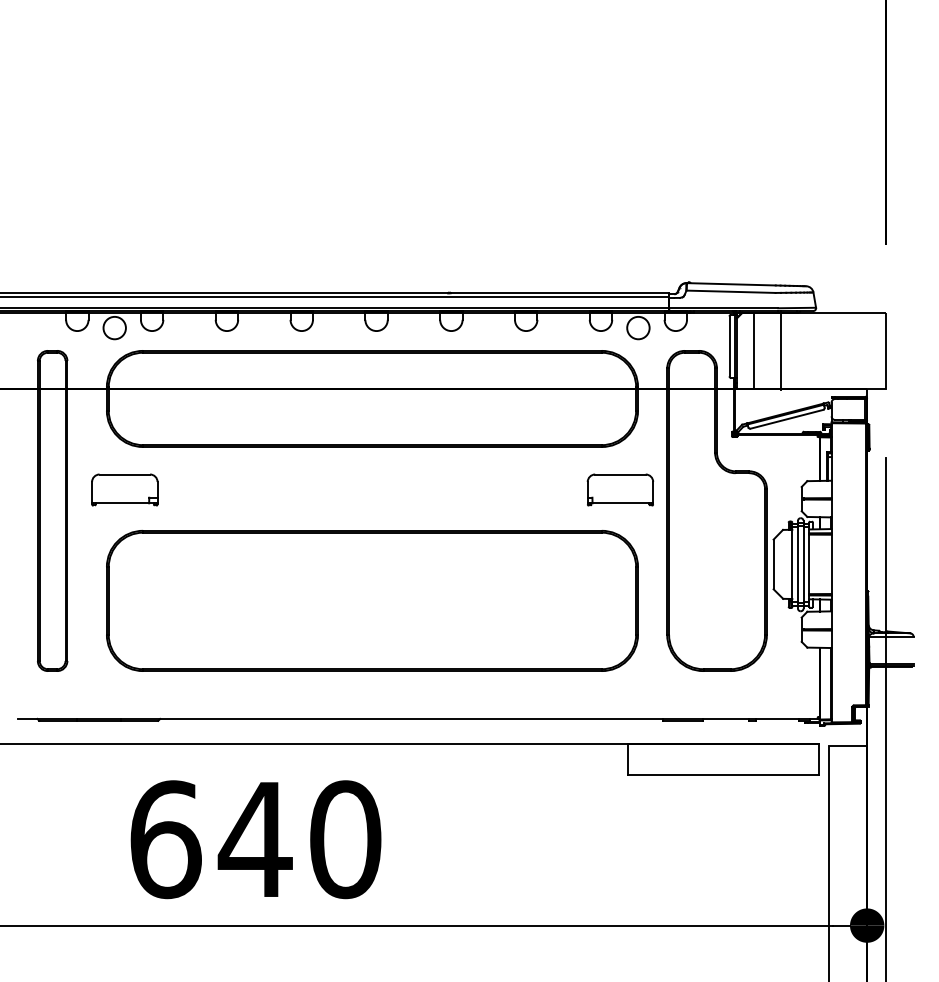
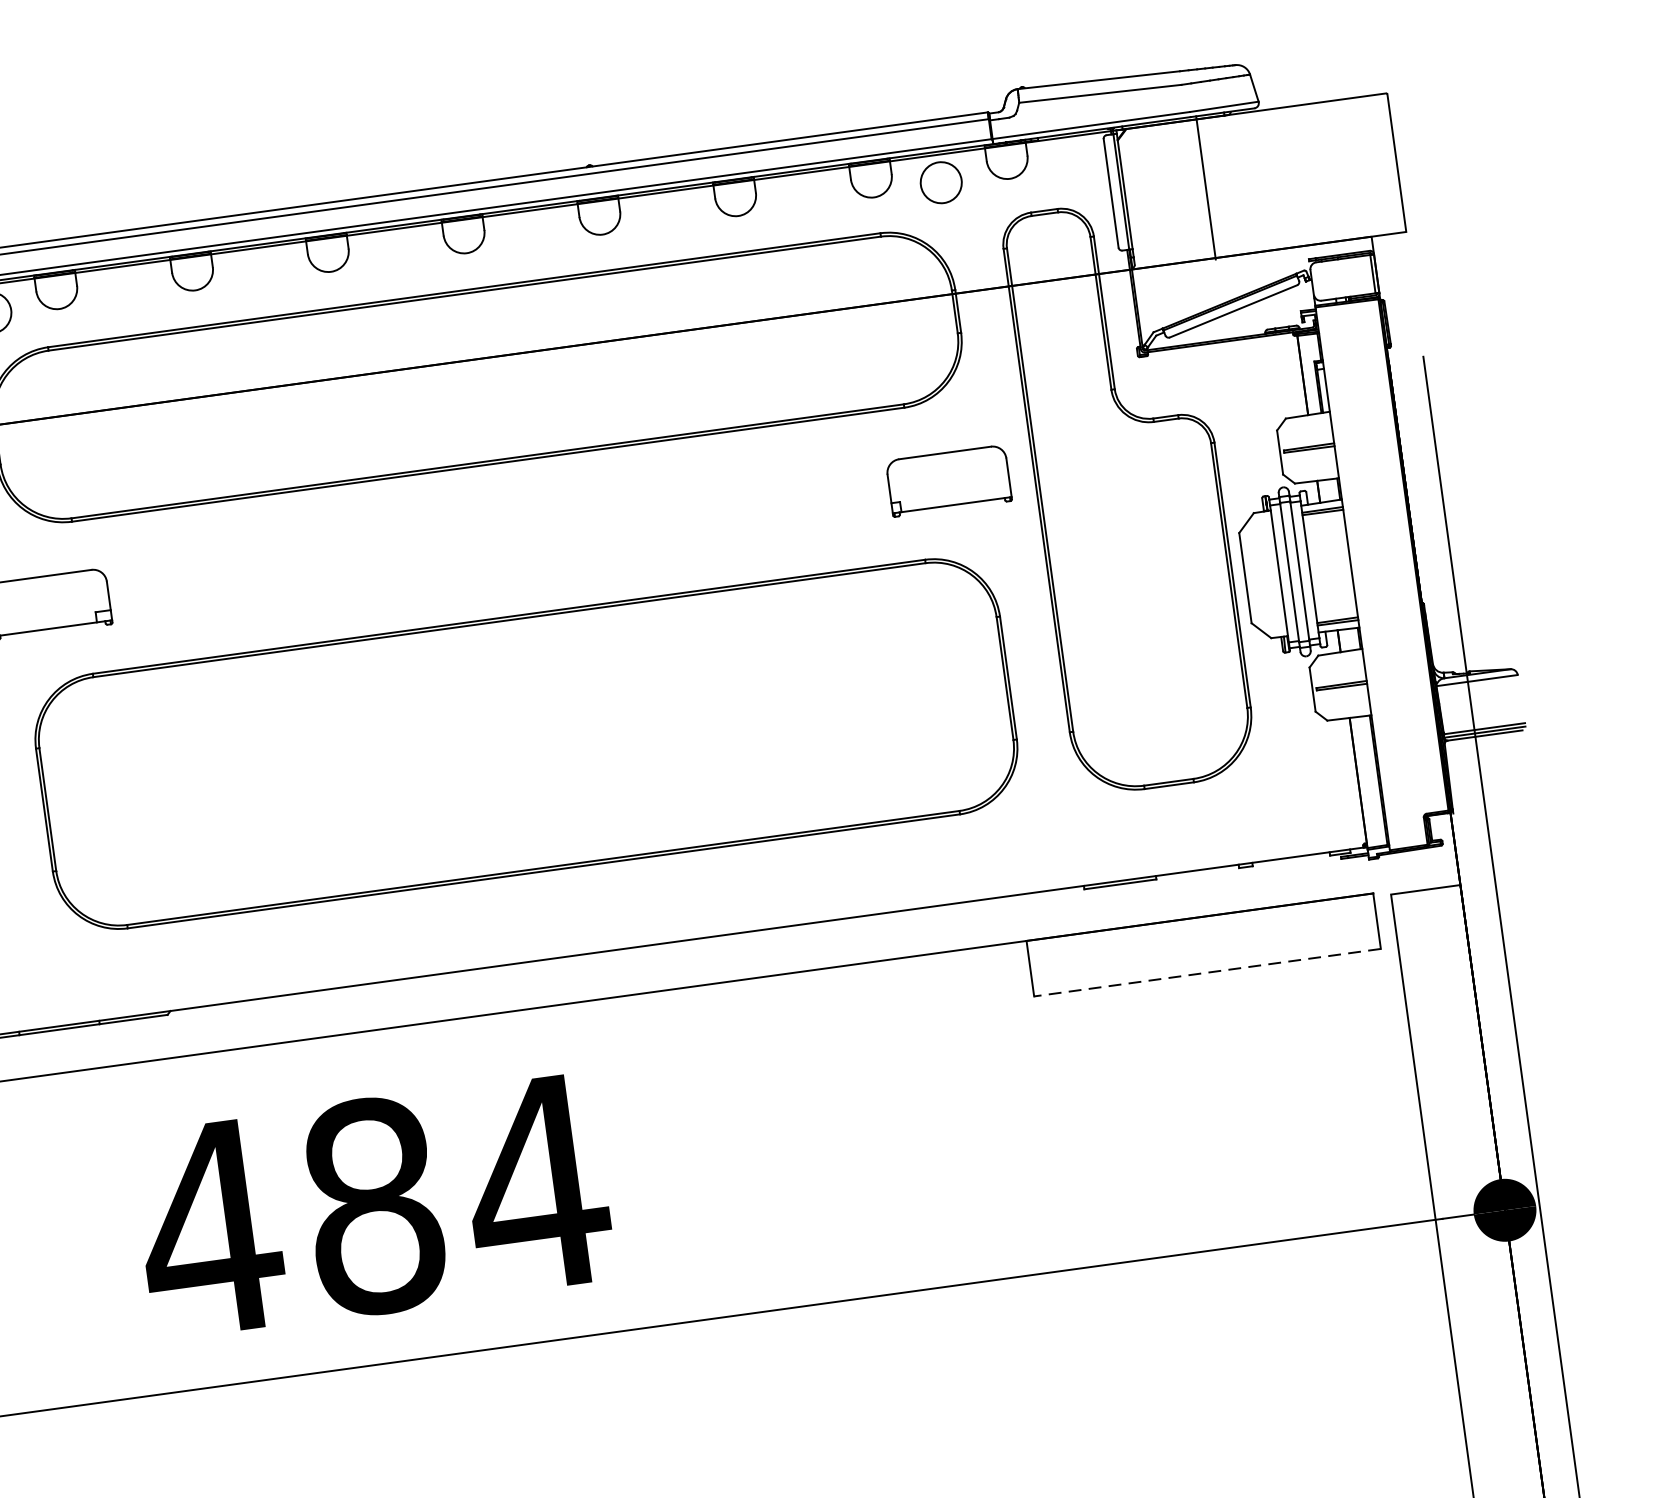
line: (754, 350) -> (1157, 194), removed
line: (723, 775) -> (1206, 973), solid -> dashed
text: (254, 839) -> (371, 1206), 640 -> 484

